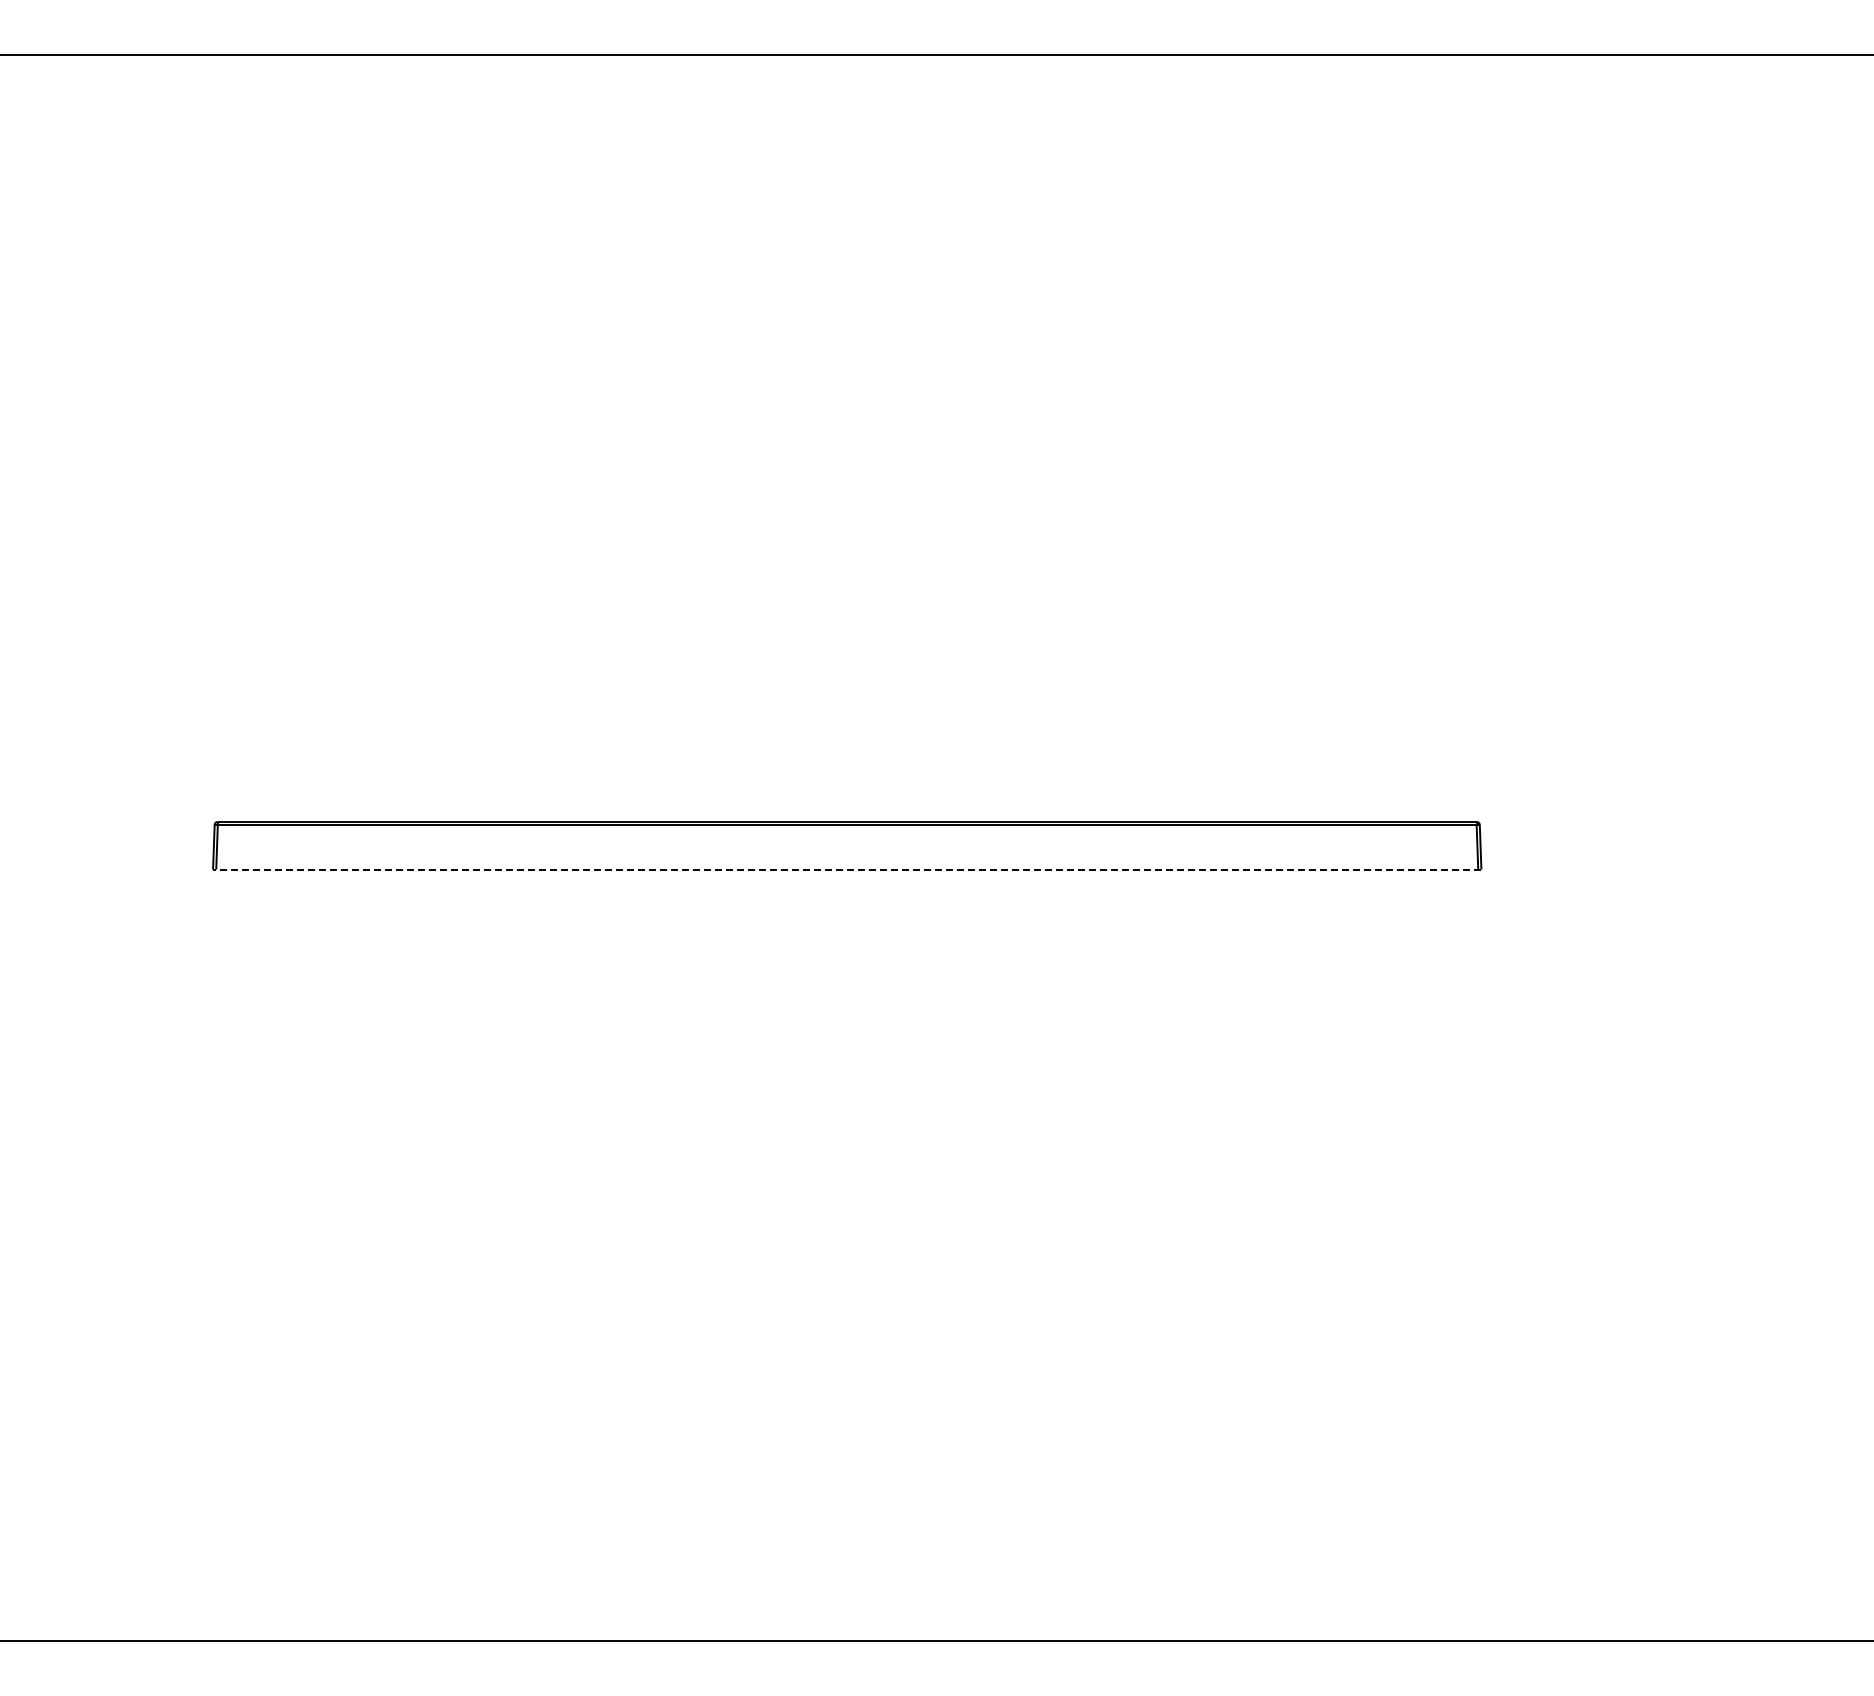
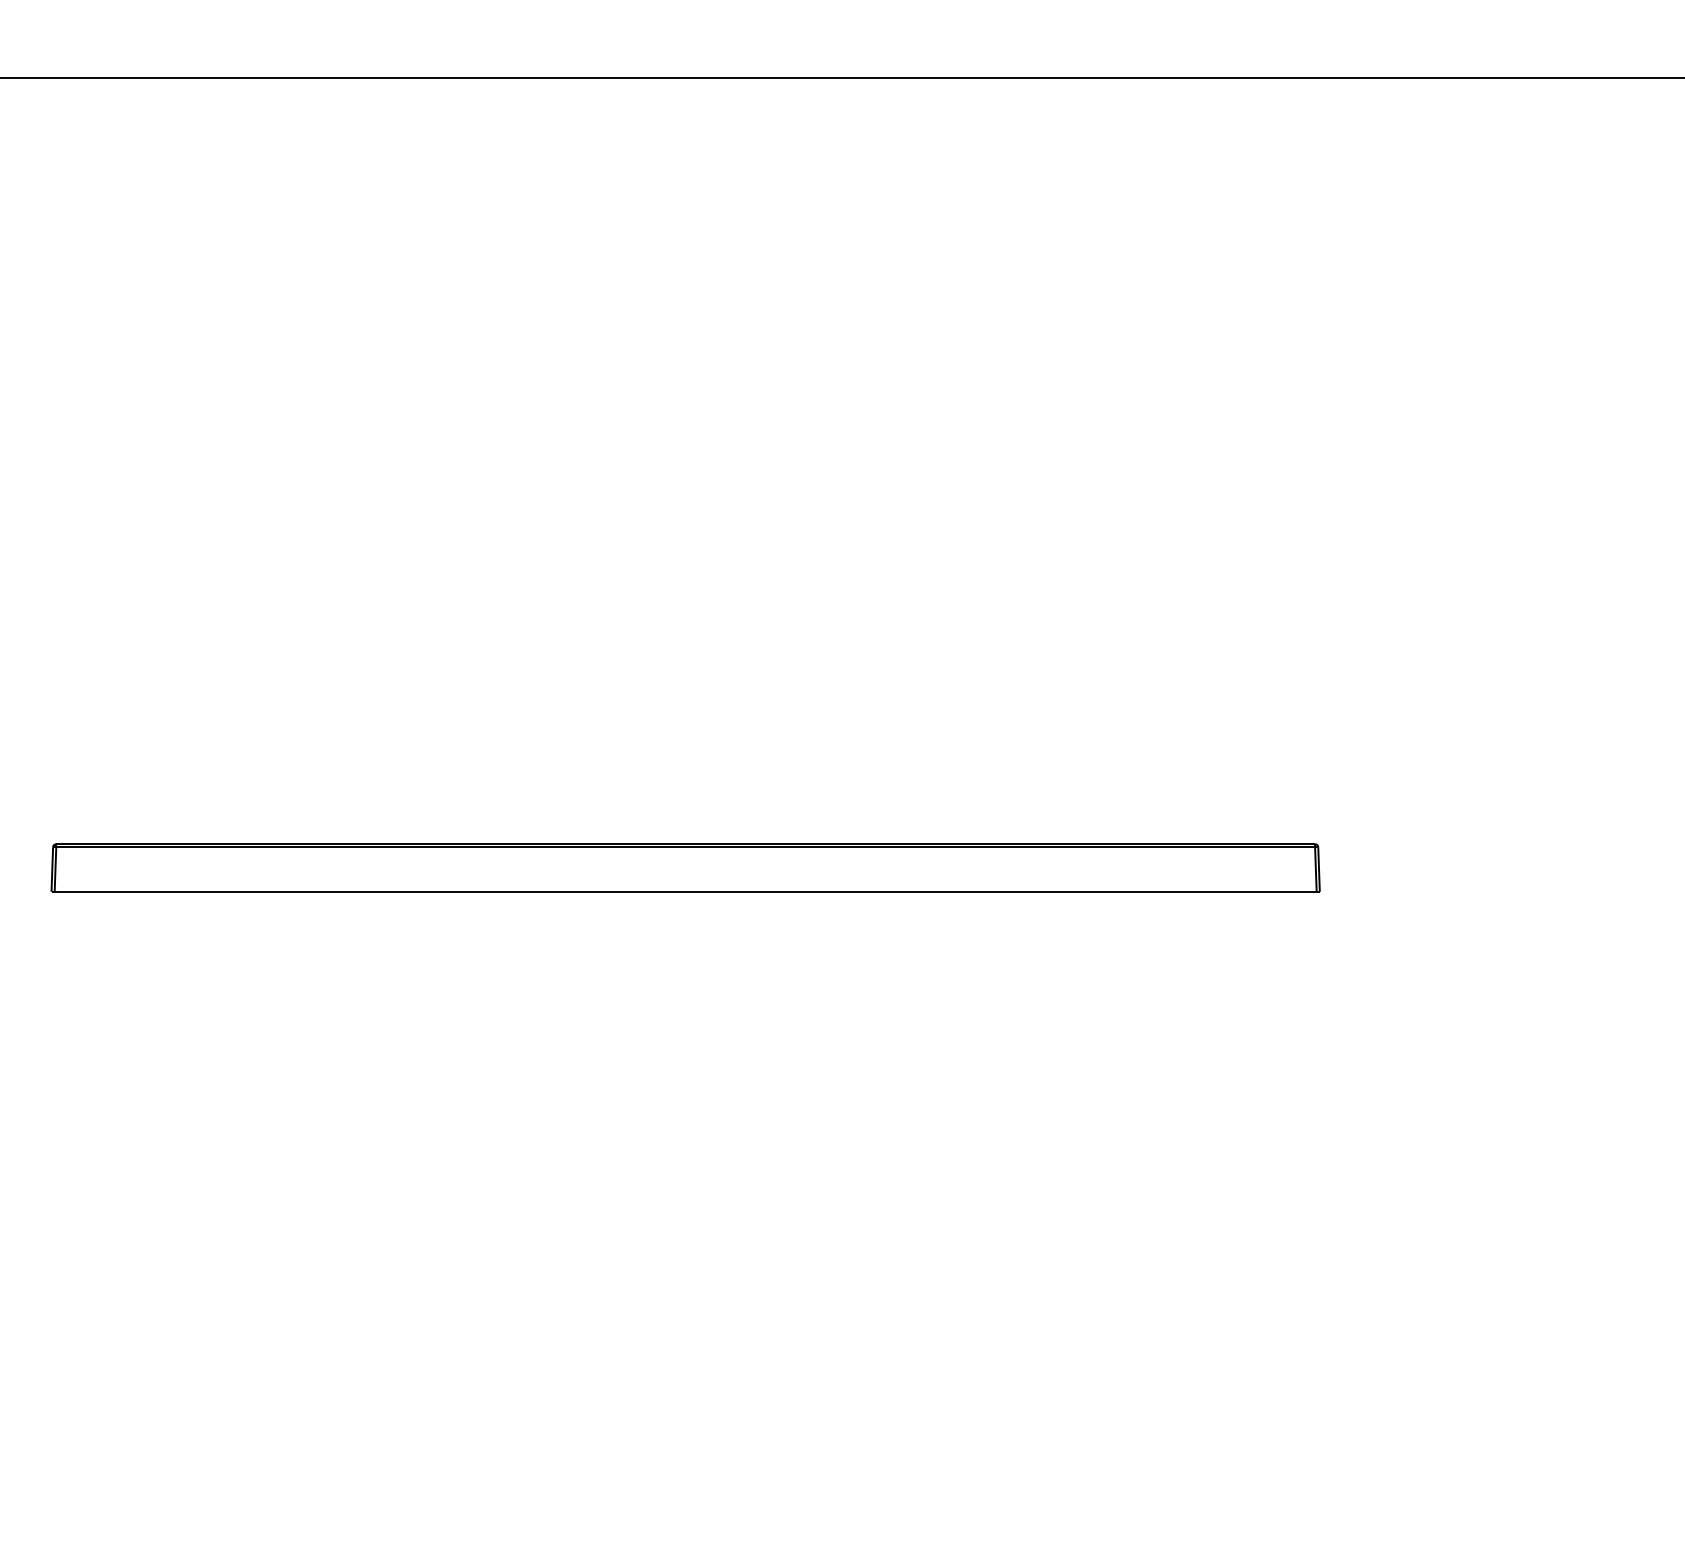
line: (846, 869) -> (684, 891), dashed -> solid

